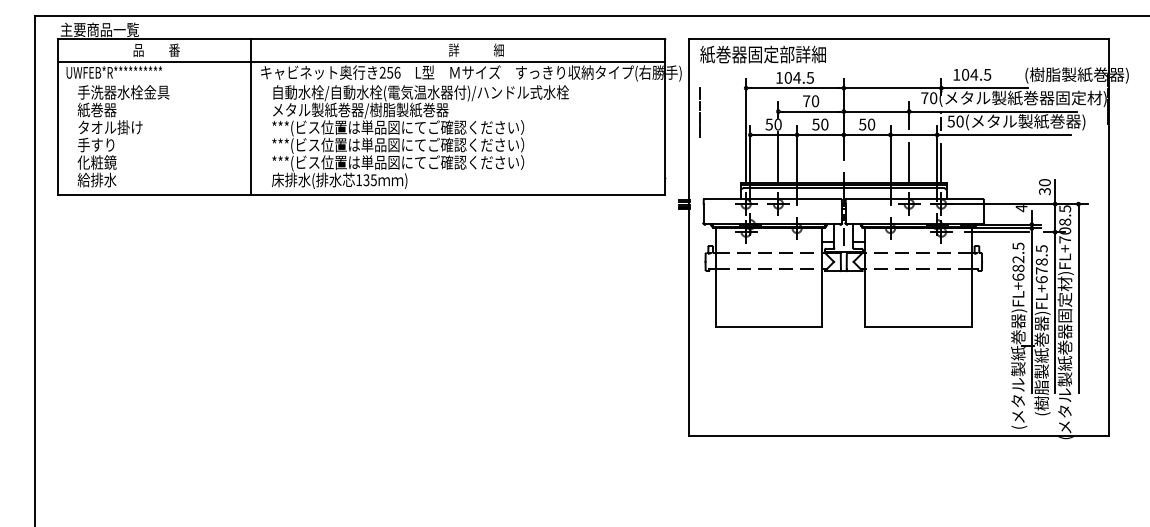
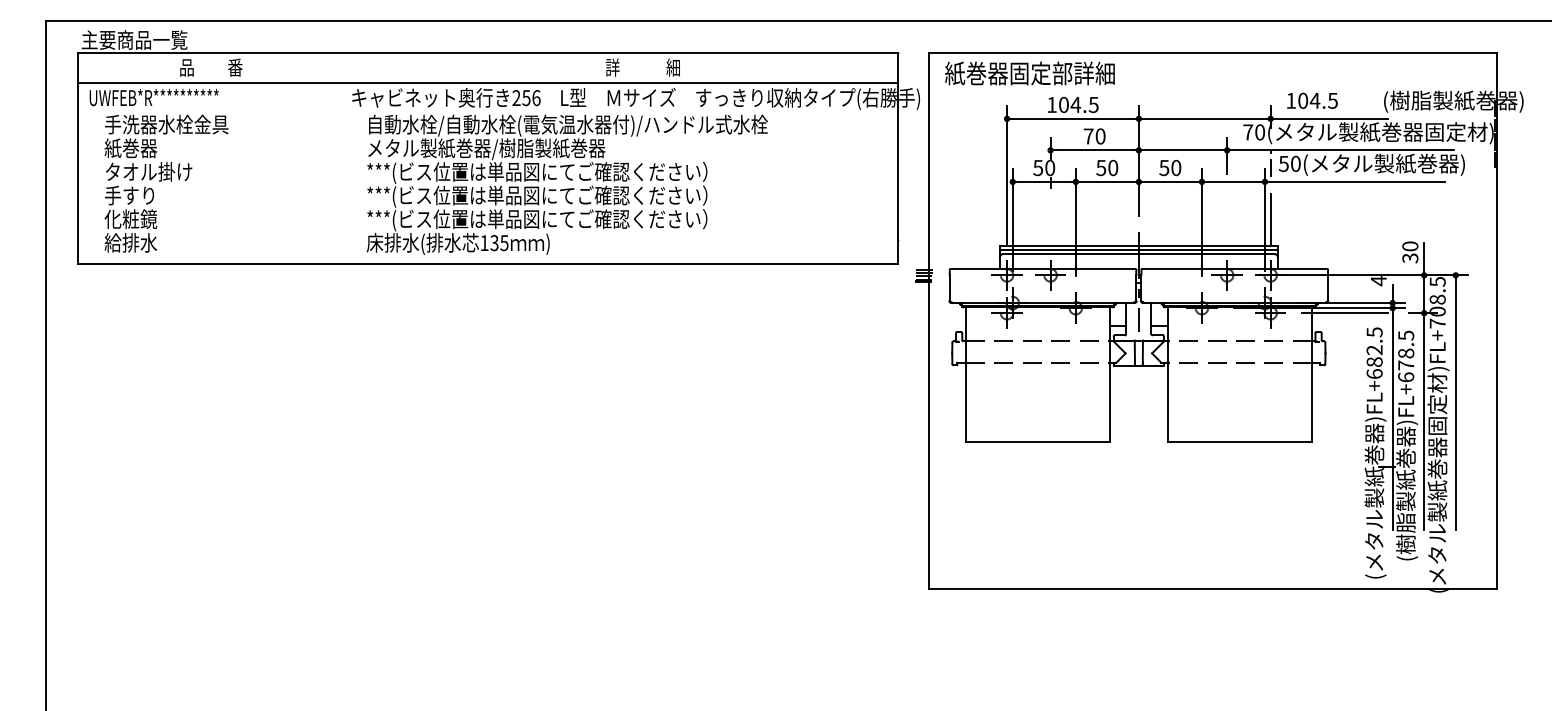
line: (699, 112) -> (944, 151), removed
line: (250, 117) -> (337, 158), removed
line: (778, 160) -> (1050, 216), removed
line: (909, 161) -> (1227, 217), removed

